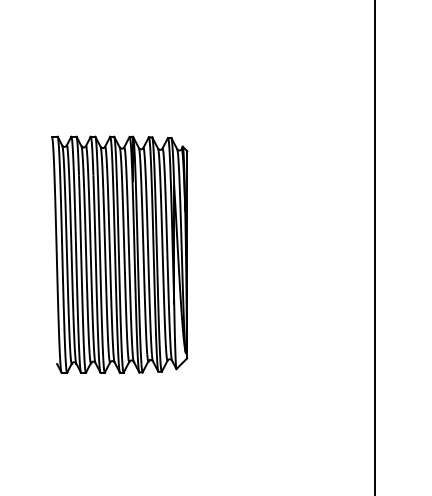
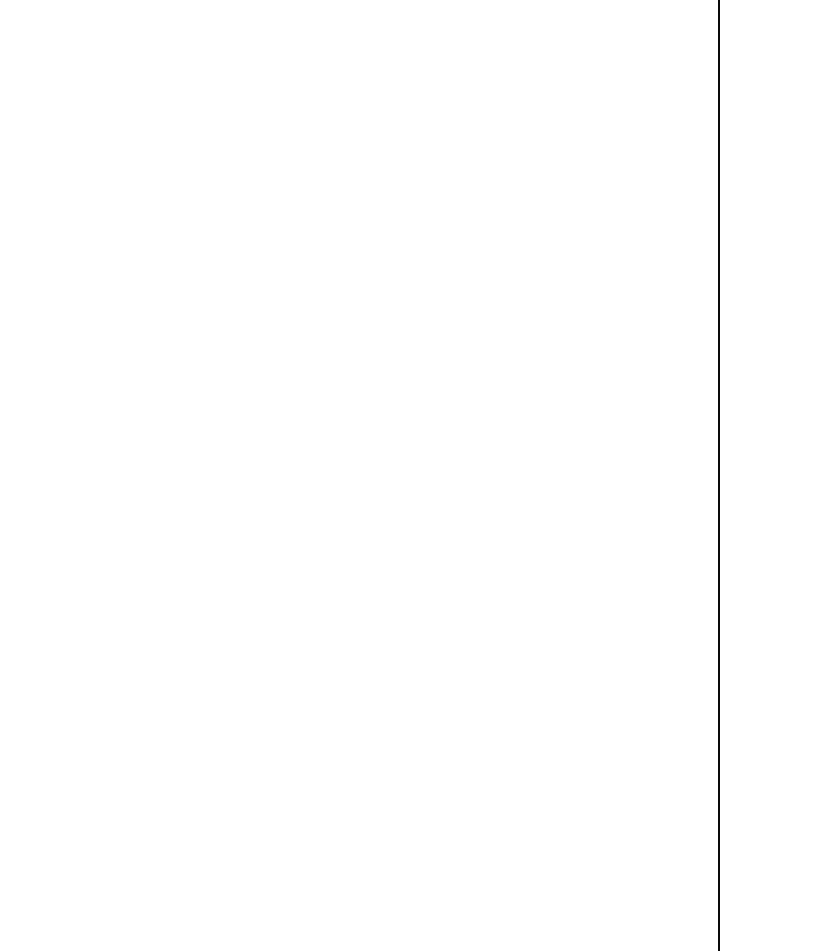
part: (119, 254) -> (228, 487), removed

